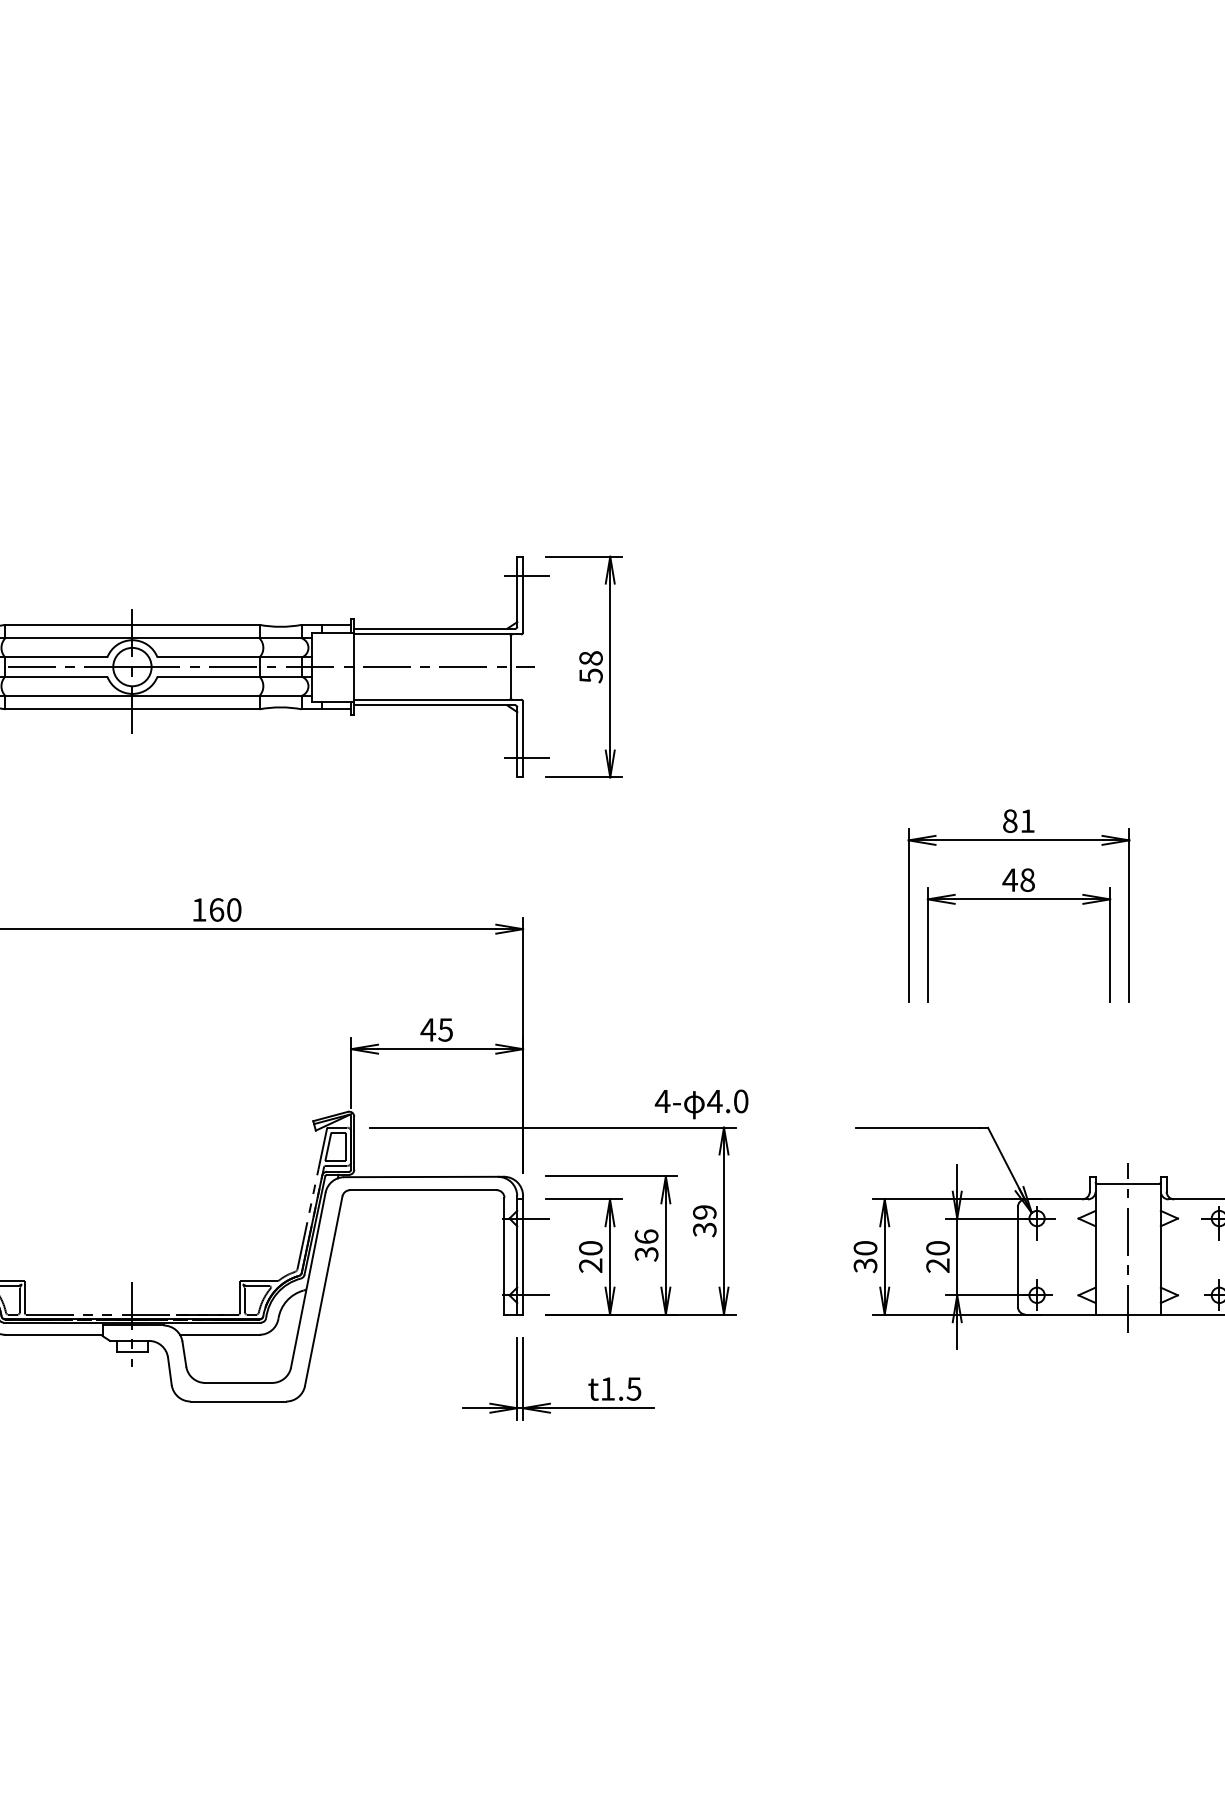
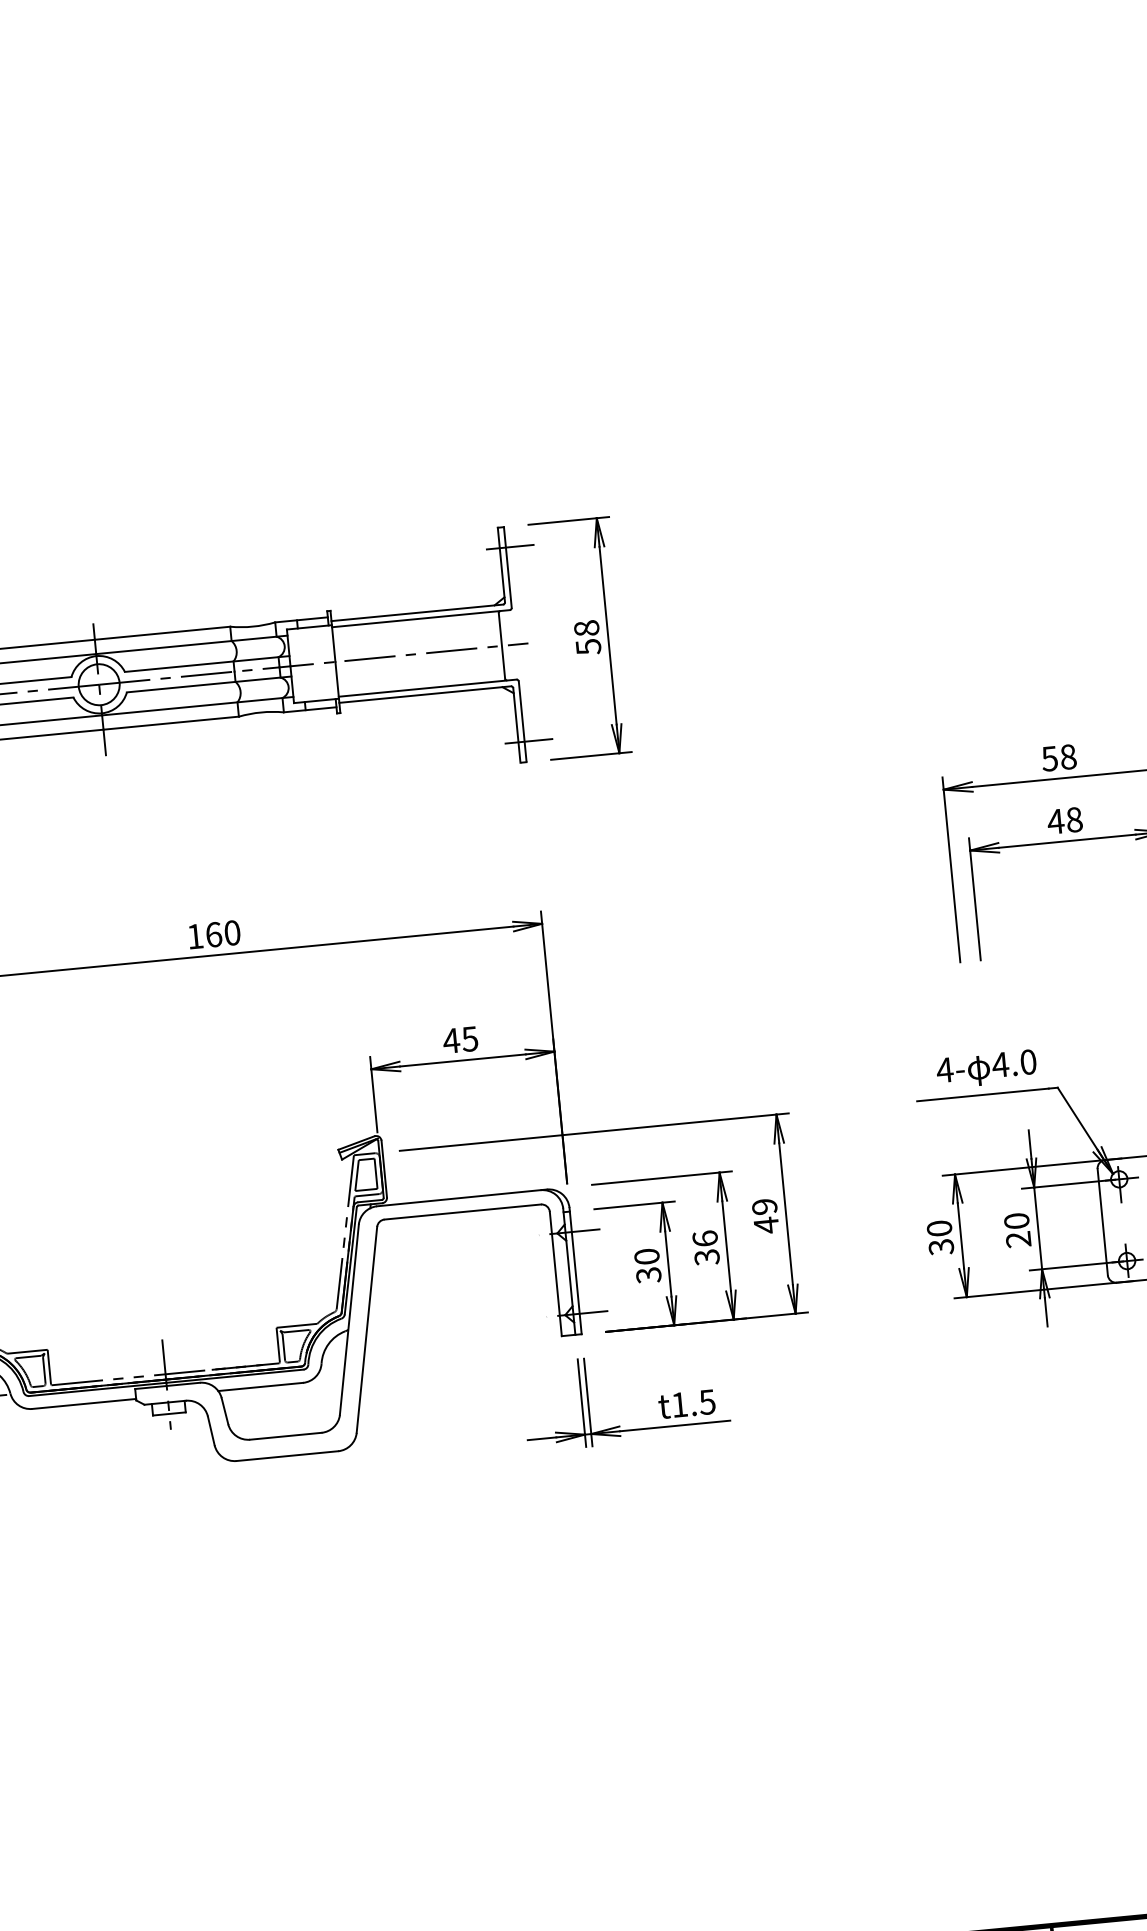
text: (1018, 821) -> (1058, 758), 81 -> 58
text: (701, 1104) -> (986, 1069), moved
text: (704, 1229) -> (766, 1225), 39 -> 49
text: (590, 1265) -> (648, 1275), 20 -> 30

